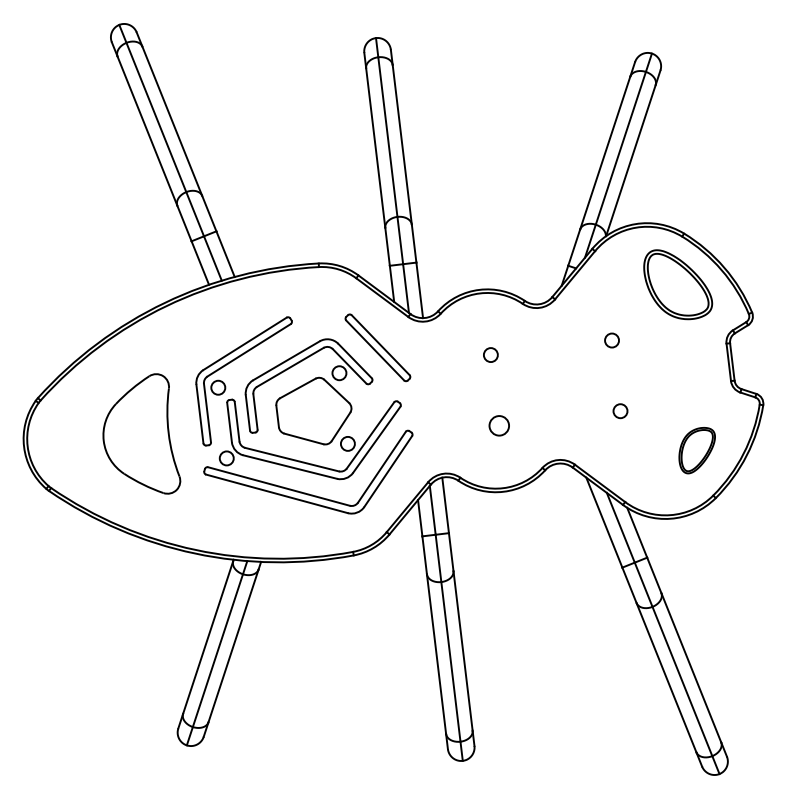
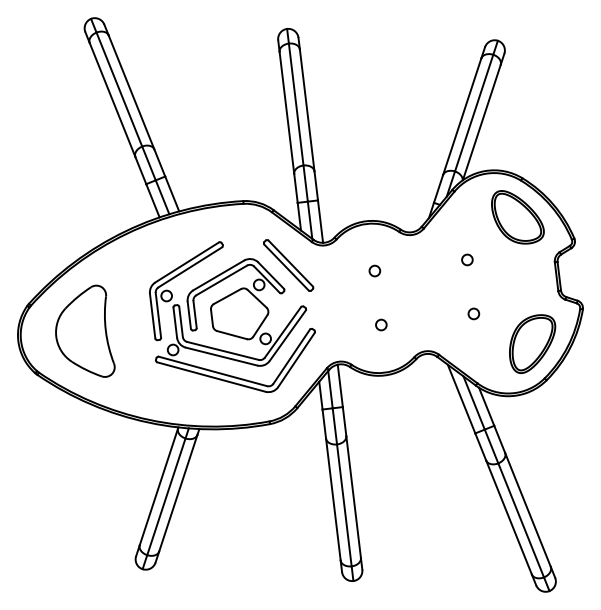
circle: (499, 425) -> (381, 324), size x0.71
part: (141, 433) -> (85, 330), moved
part: (696, 450) -> (531, 343), size x1.67

